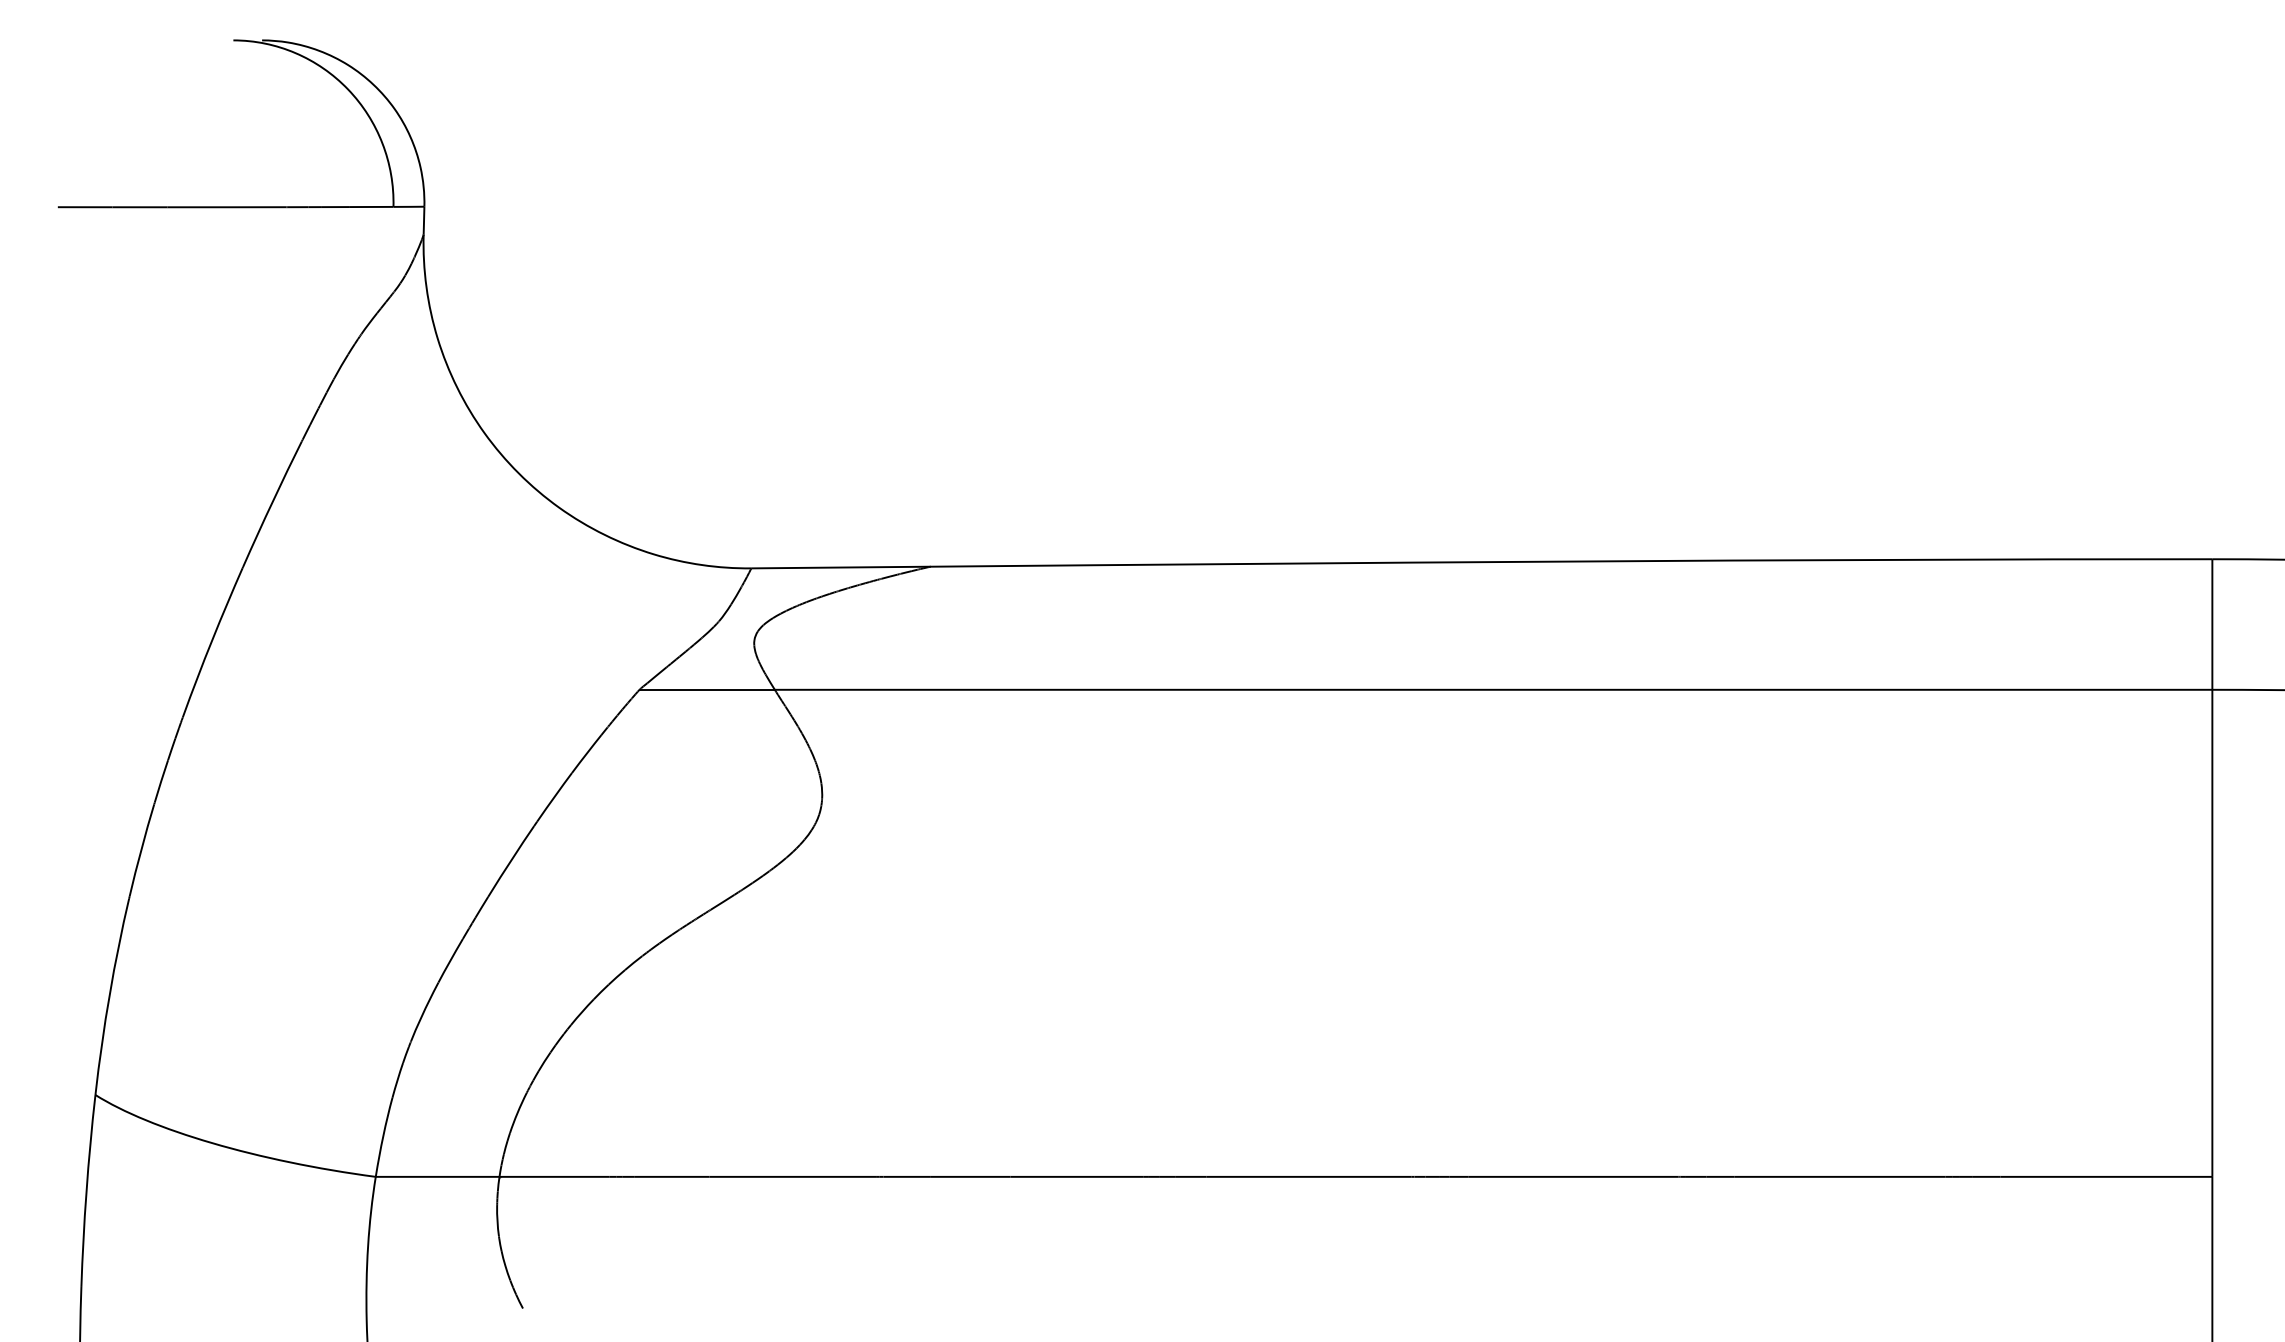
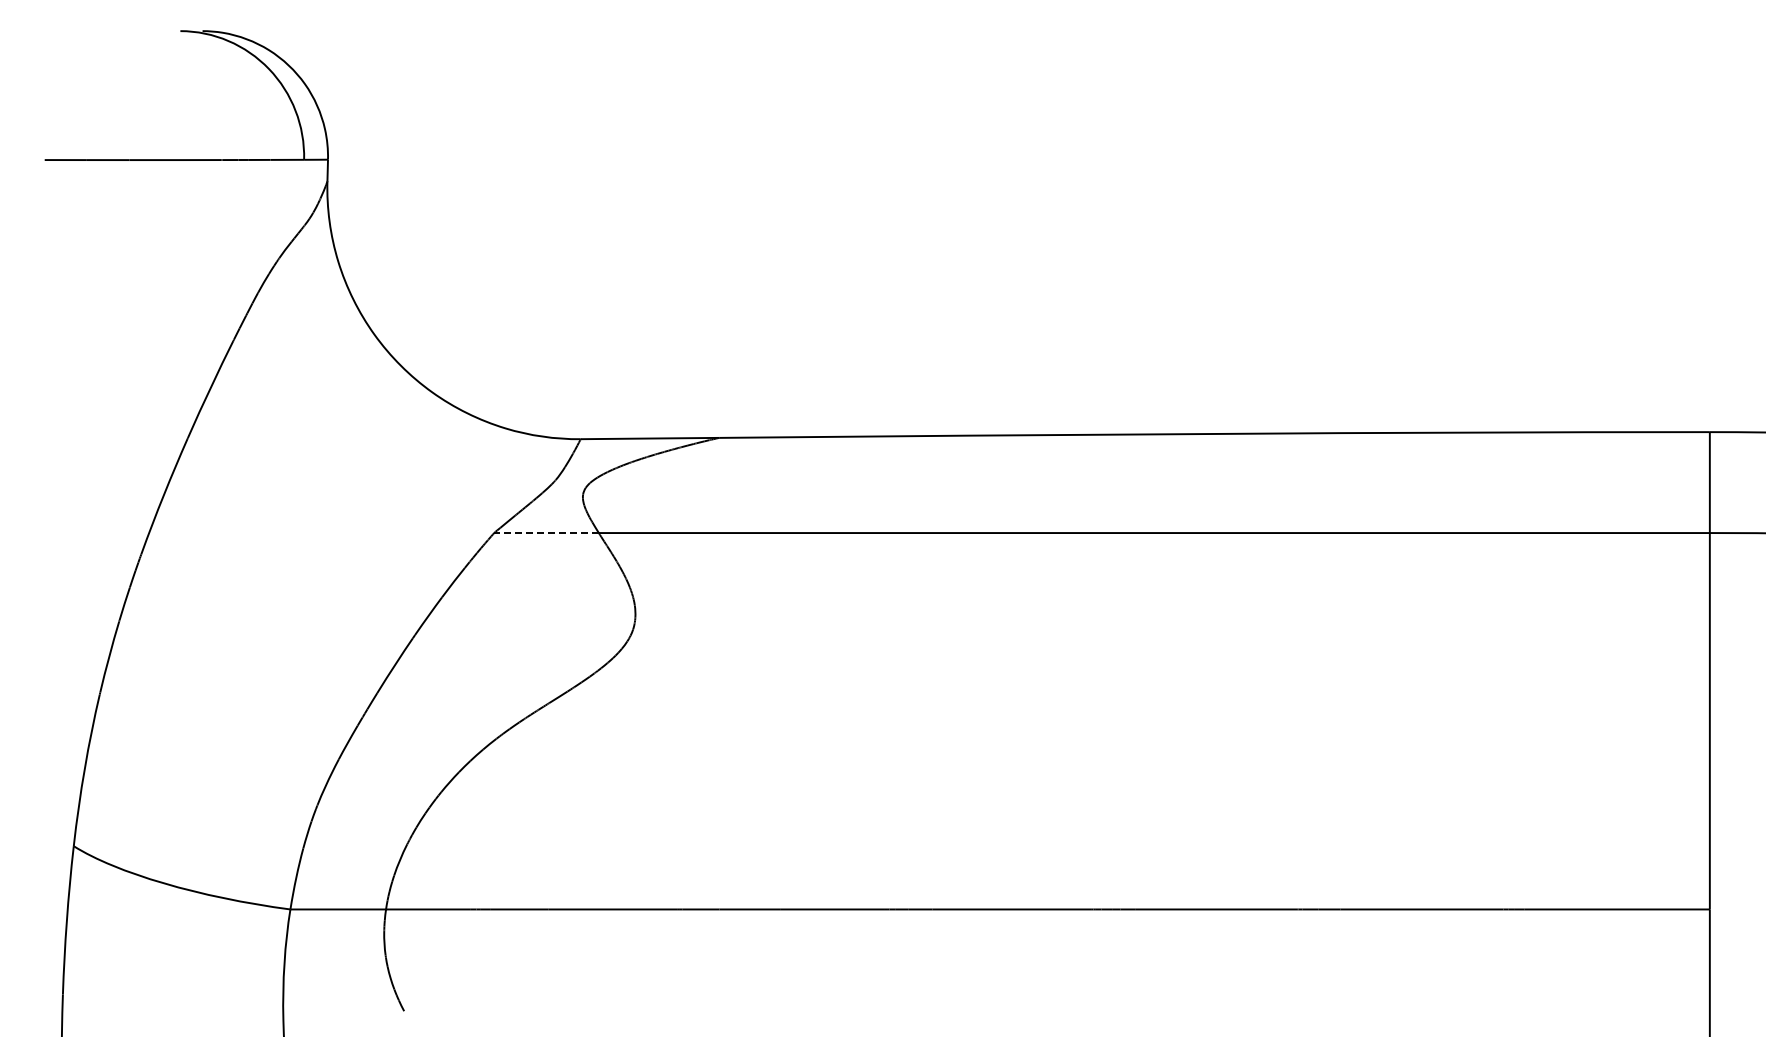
line: (707, 690) -> (546, 533), solid -> dashed

